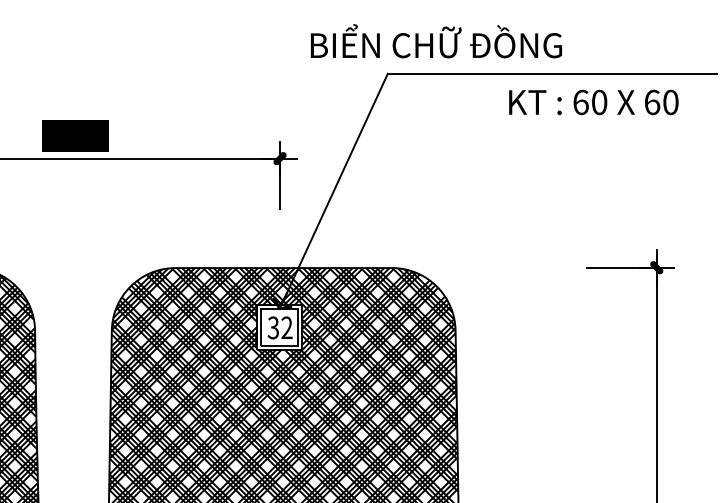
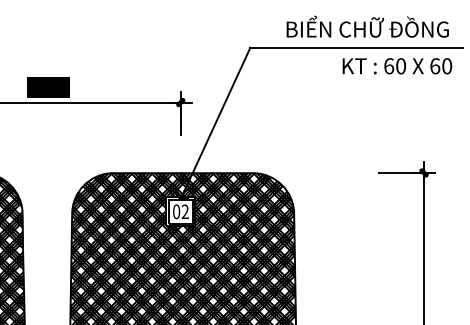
text: (436, 40) -> (367, 26), moved
text: (593, 102) -> (397, 66), moved
text: (273, 327) -> (176, 211), 32 -> 02

